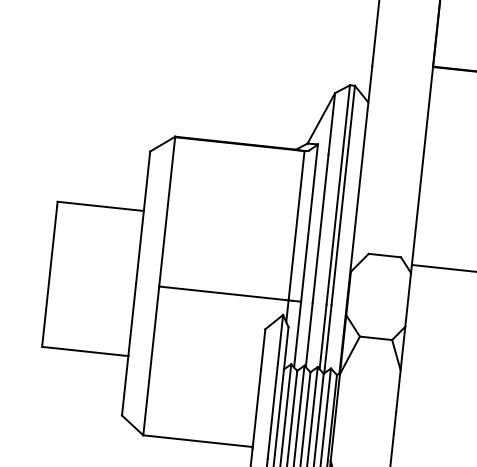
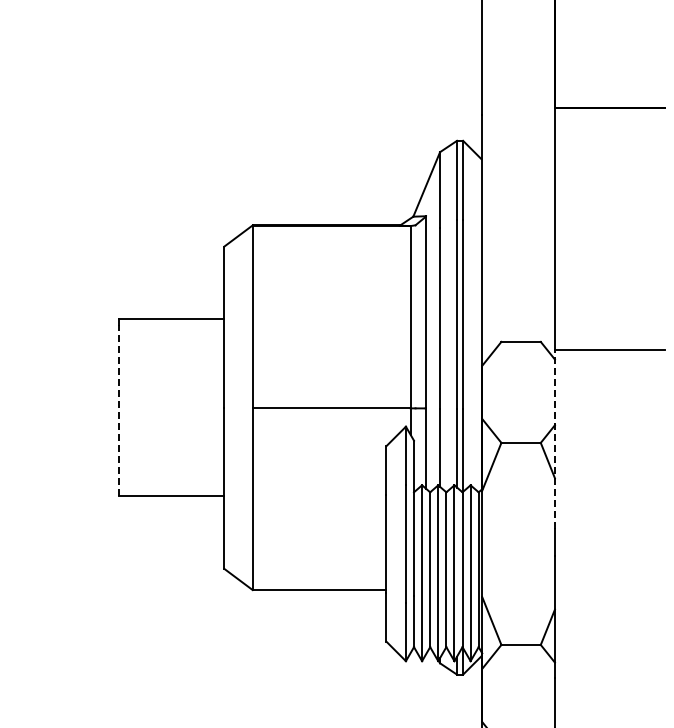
line: (49, 276) -> (119, 410), solid -> dashed
line: (403, 338) -> (554, 439), solid -> dashed

